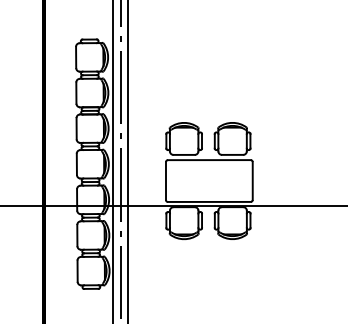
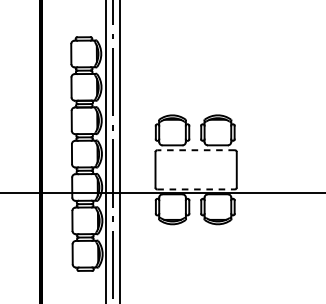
line: (208, 160) -> (195, 150), solid -> dashed
line: (209, 201) -> (196, 189), solid -> dashed

